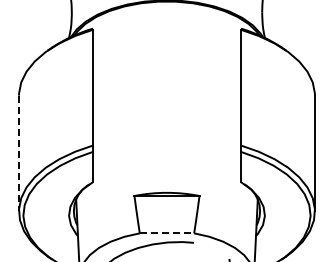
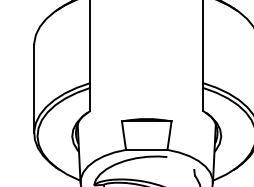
line: (19, 153) -> (34, 89), dashed -> solid
line: (167, 233) -> (147, 149), dashed -> solid

